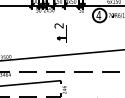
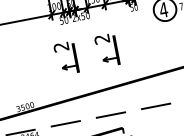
part: (35, 32) -> (65, 57), added

